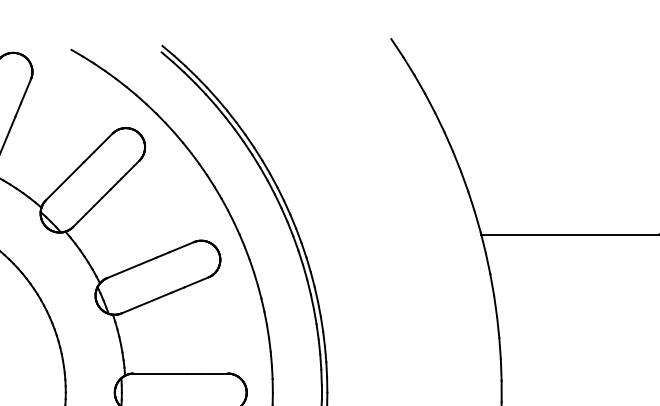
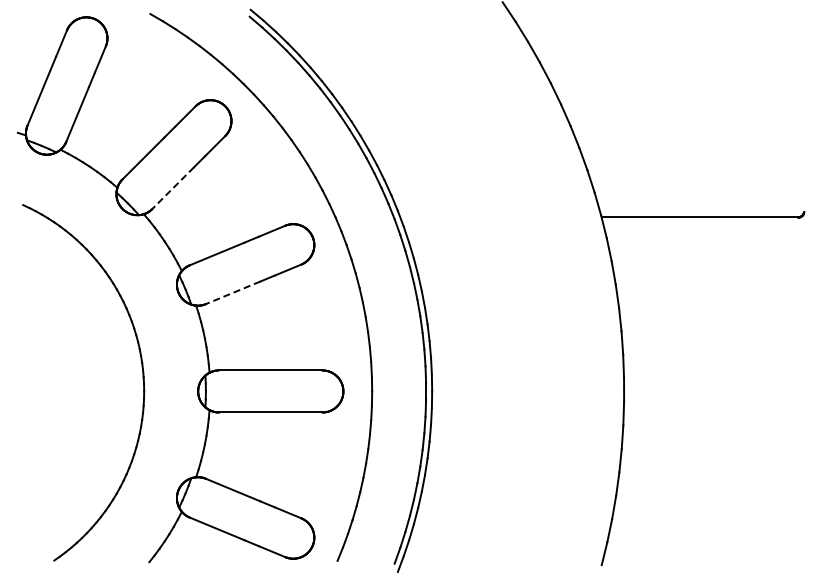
line: (91, 208) -> (172, 188), solid -> dashed
line: (146, 302) -> (232, 292), solid -> dashed

